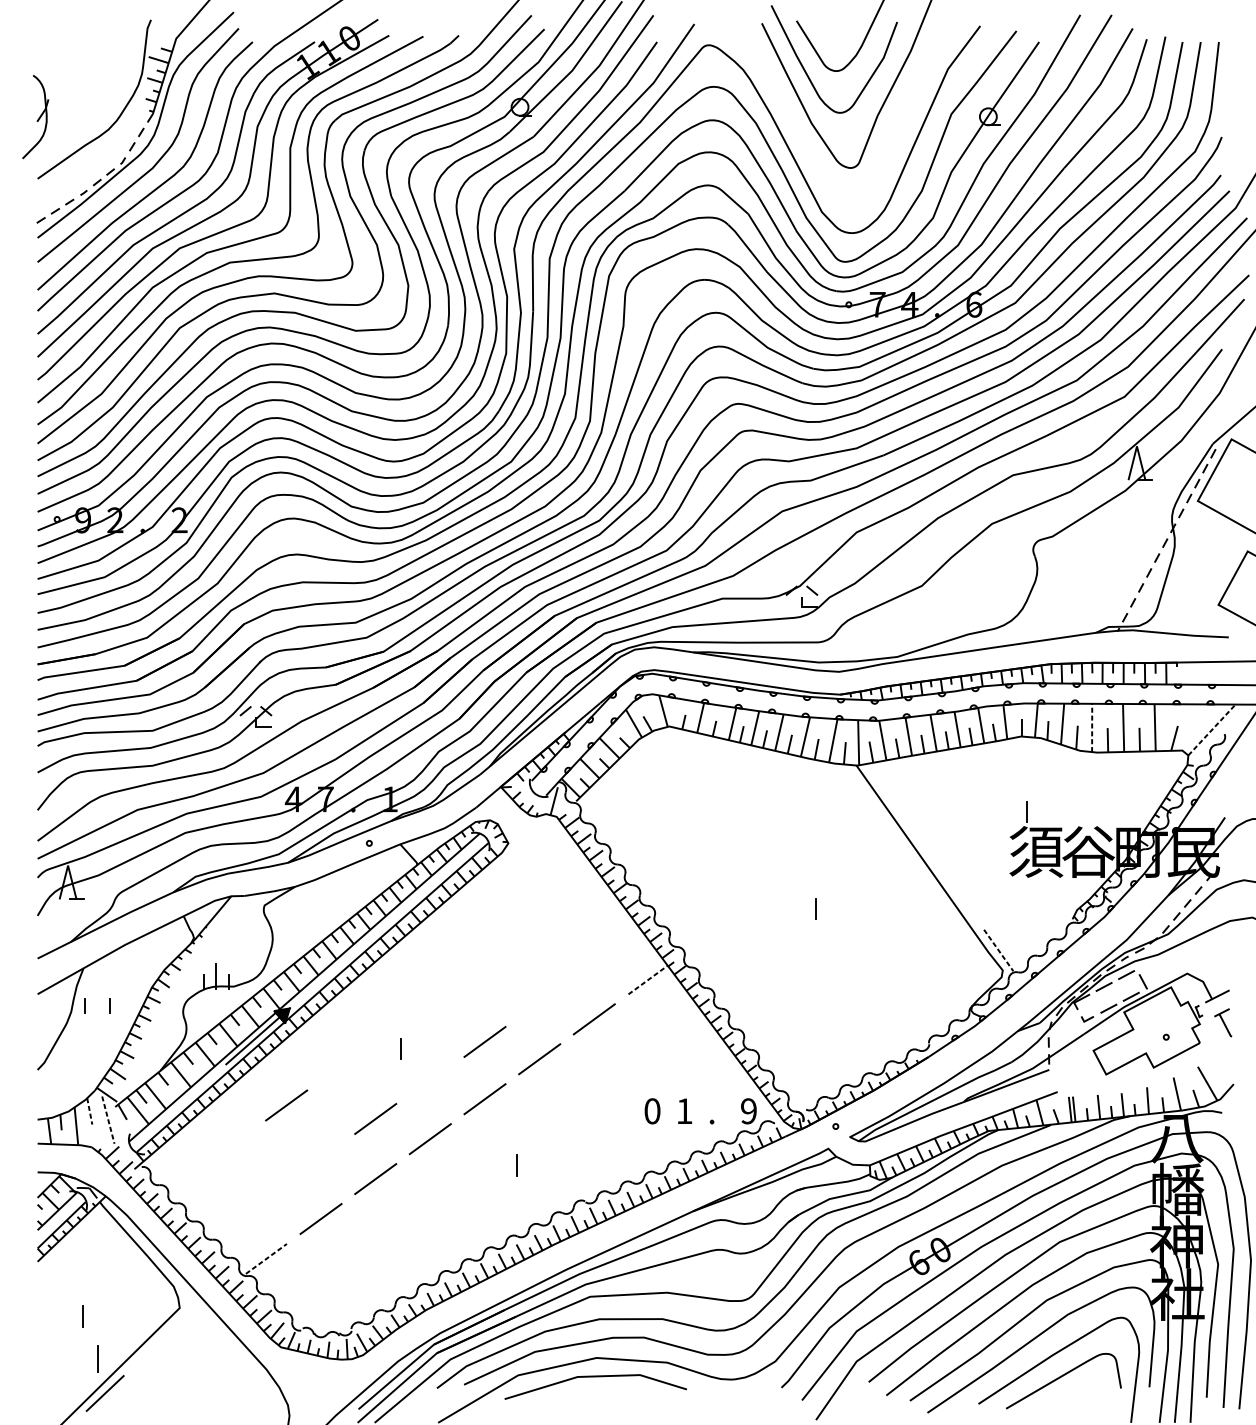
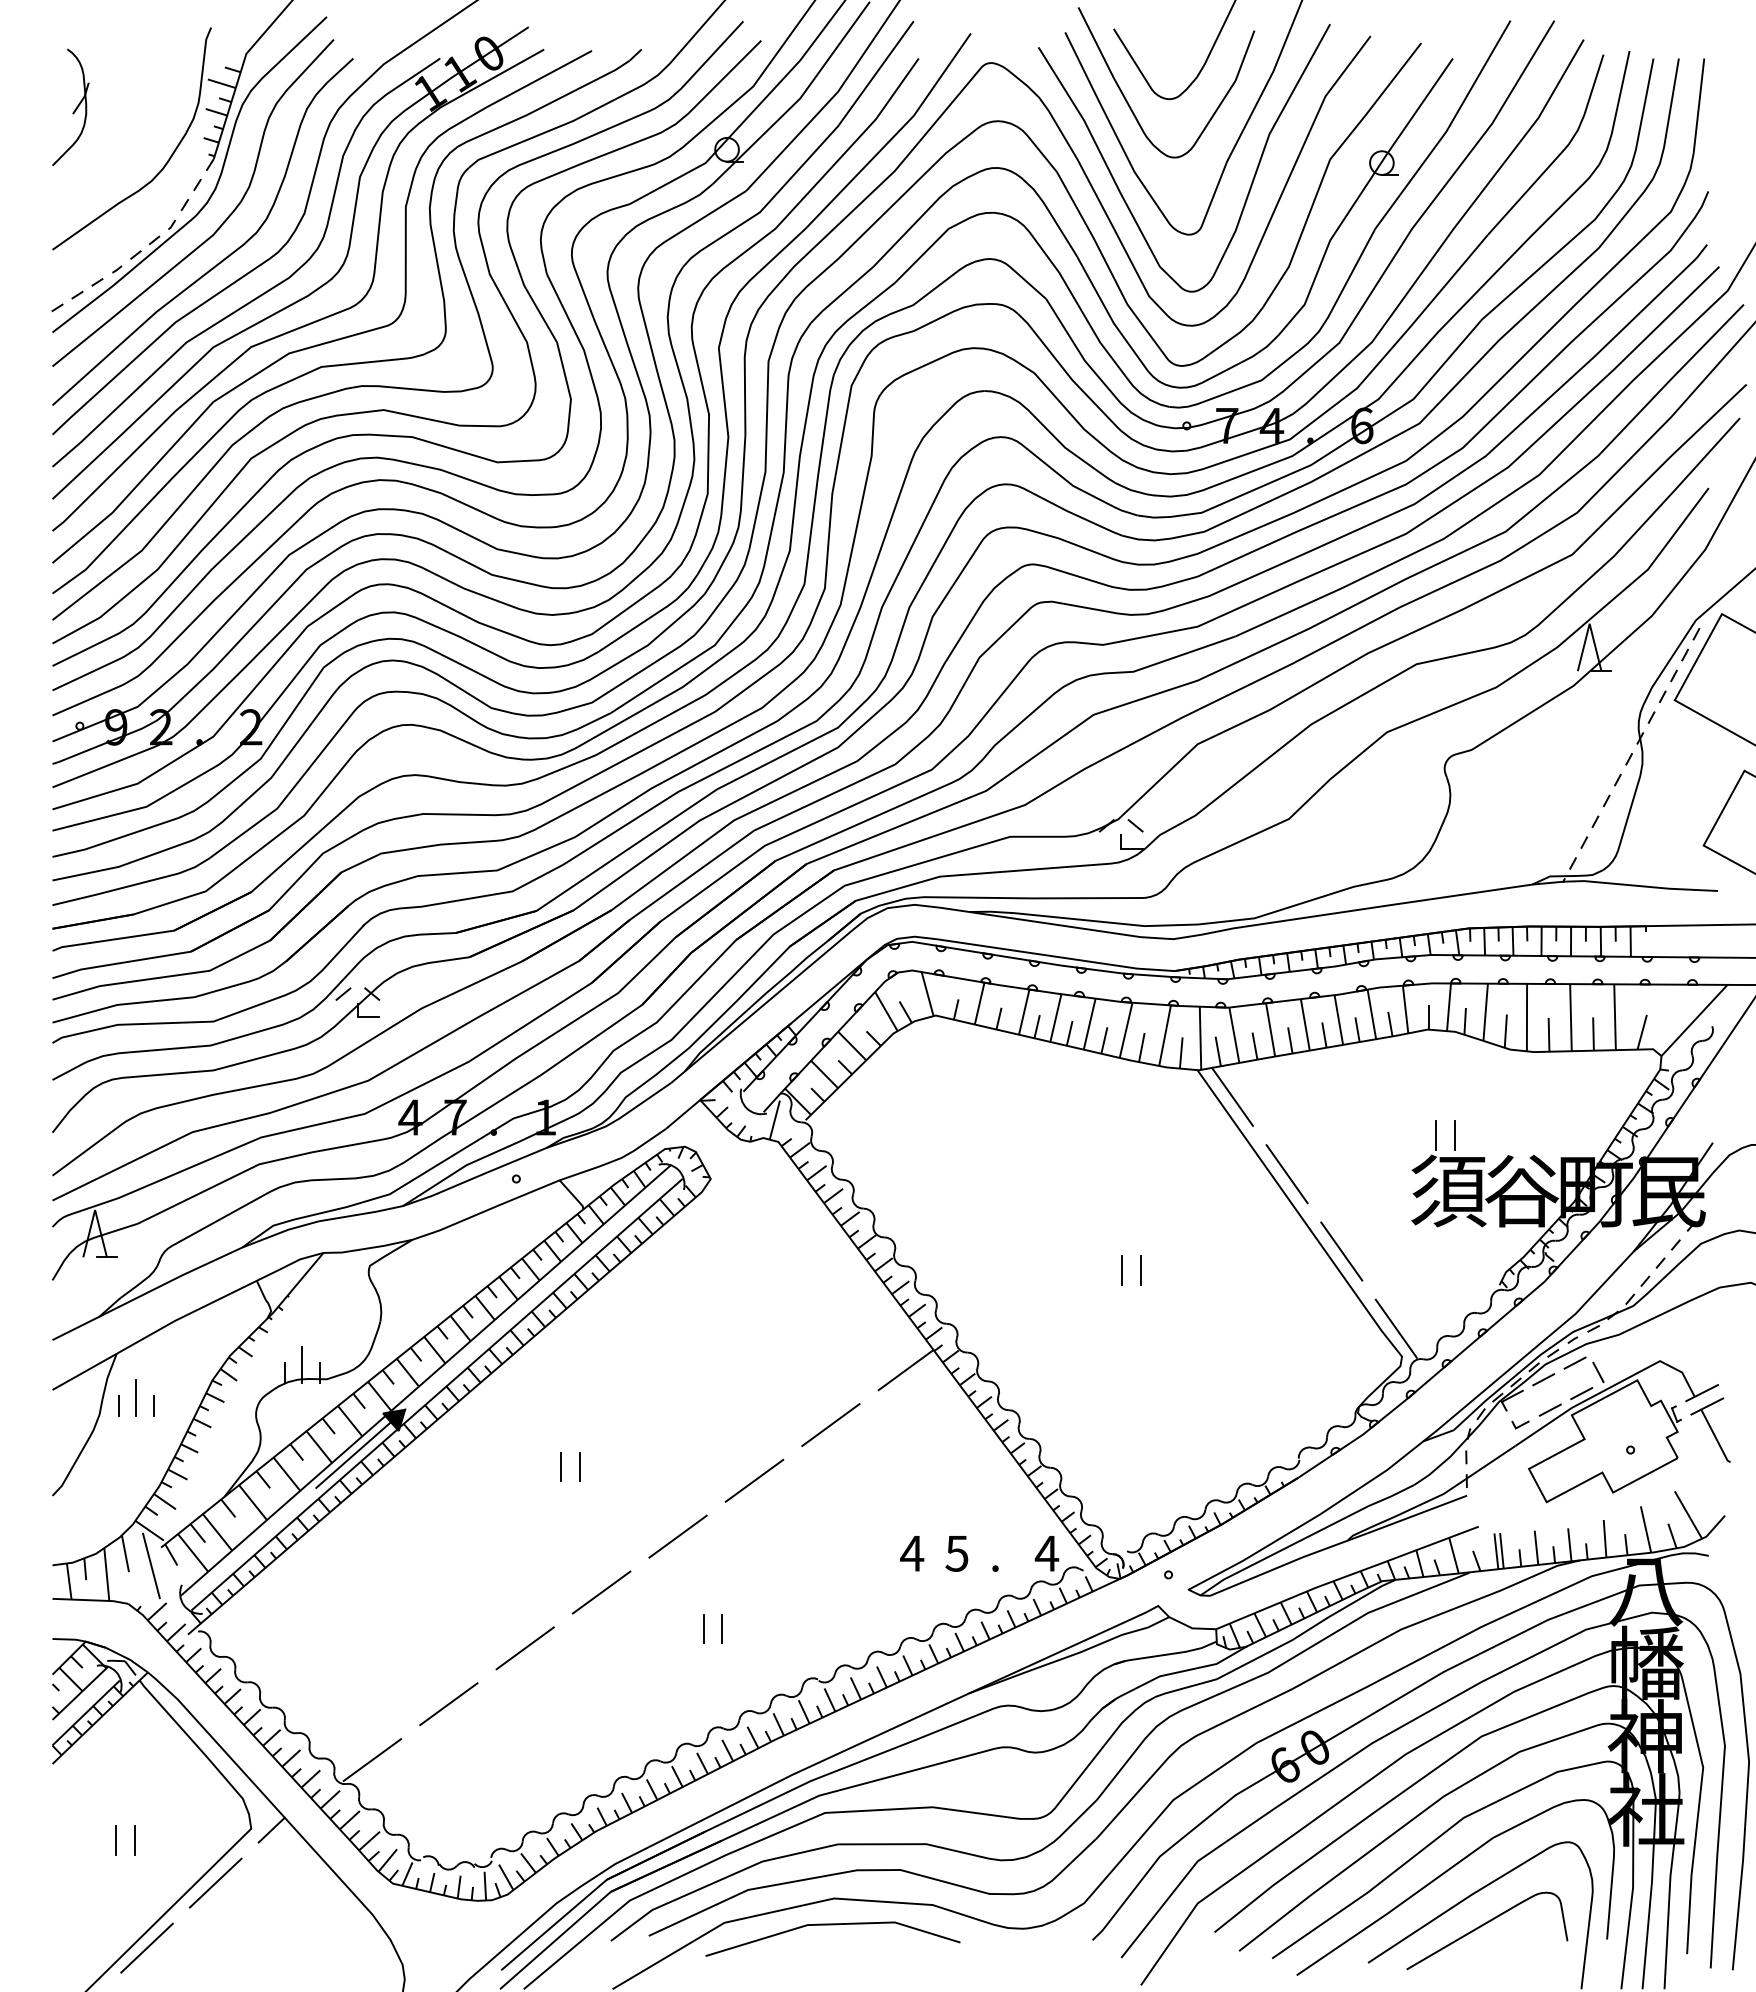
part: (35, 117) -> (70, 107), moved
curve: (894, 132) -> (1250, 184), added
line: (1091, 727) -> (1526, 1017), dashed -> solid
line: (1211, 730) -> (1694, 1020), dashed -> solid
line: (881, 784) -> (1232, 1096), added
line: (1040, 812) -> (1454, 1135), added
line: (920, 840) -> (1286, 1174), added
line: (959, 895) -> (1341, 1251), added
line: (802, 908) -> (1122, 1270), added
line: (998, 951) -> (1396, 1329), dashed -> solid
line: (648, 980) -> (906, 1370), dashed -> solid
part: (1223, 1022) -> (1710, 1429), size x1.67
line: (484, 1041) -> (677, 1456), removed
line: (414, 1049) -> (579, 1466), added
line: (286, 1105) -> (400, 1545), removed
line: (89, 1111) -> (125, 1553), dashed -> solid
text: (652, 1111) -> (912, 1553), 0 -> 4
text: (684, 1111) -> (956, 1553), 1 -> 5
text: (748, 1111) -> (1046, 1553), 9 -> 4
line: (375, 1119) -> (524, 1564), removed
line: (108, 1120) -> (151, 1566), dashed -> solid
line: (503, 1165) -> (703, 1629), added
line: (266, 1258) -> (372, 1759), dashed -> solid
line: (194, 1308) -> (271, 1829), added
line: (96, 1316) -> (135, 1840), added
line: (154, 1346) -> (215, 1882), added
line: (96, 1358) -> (135, 1397), moved

